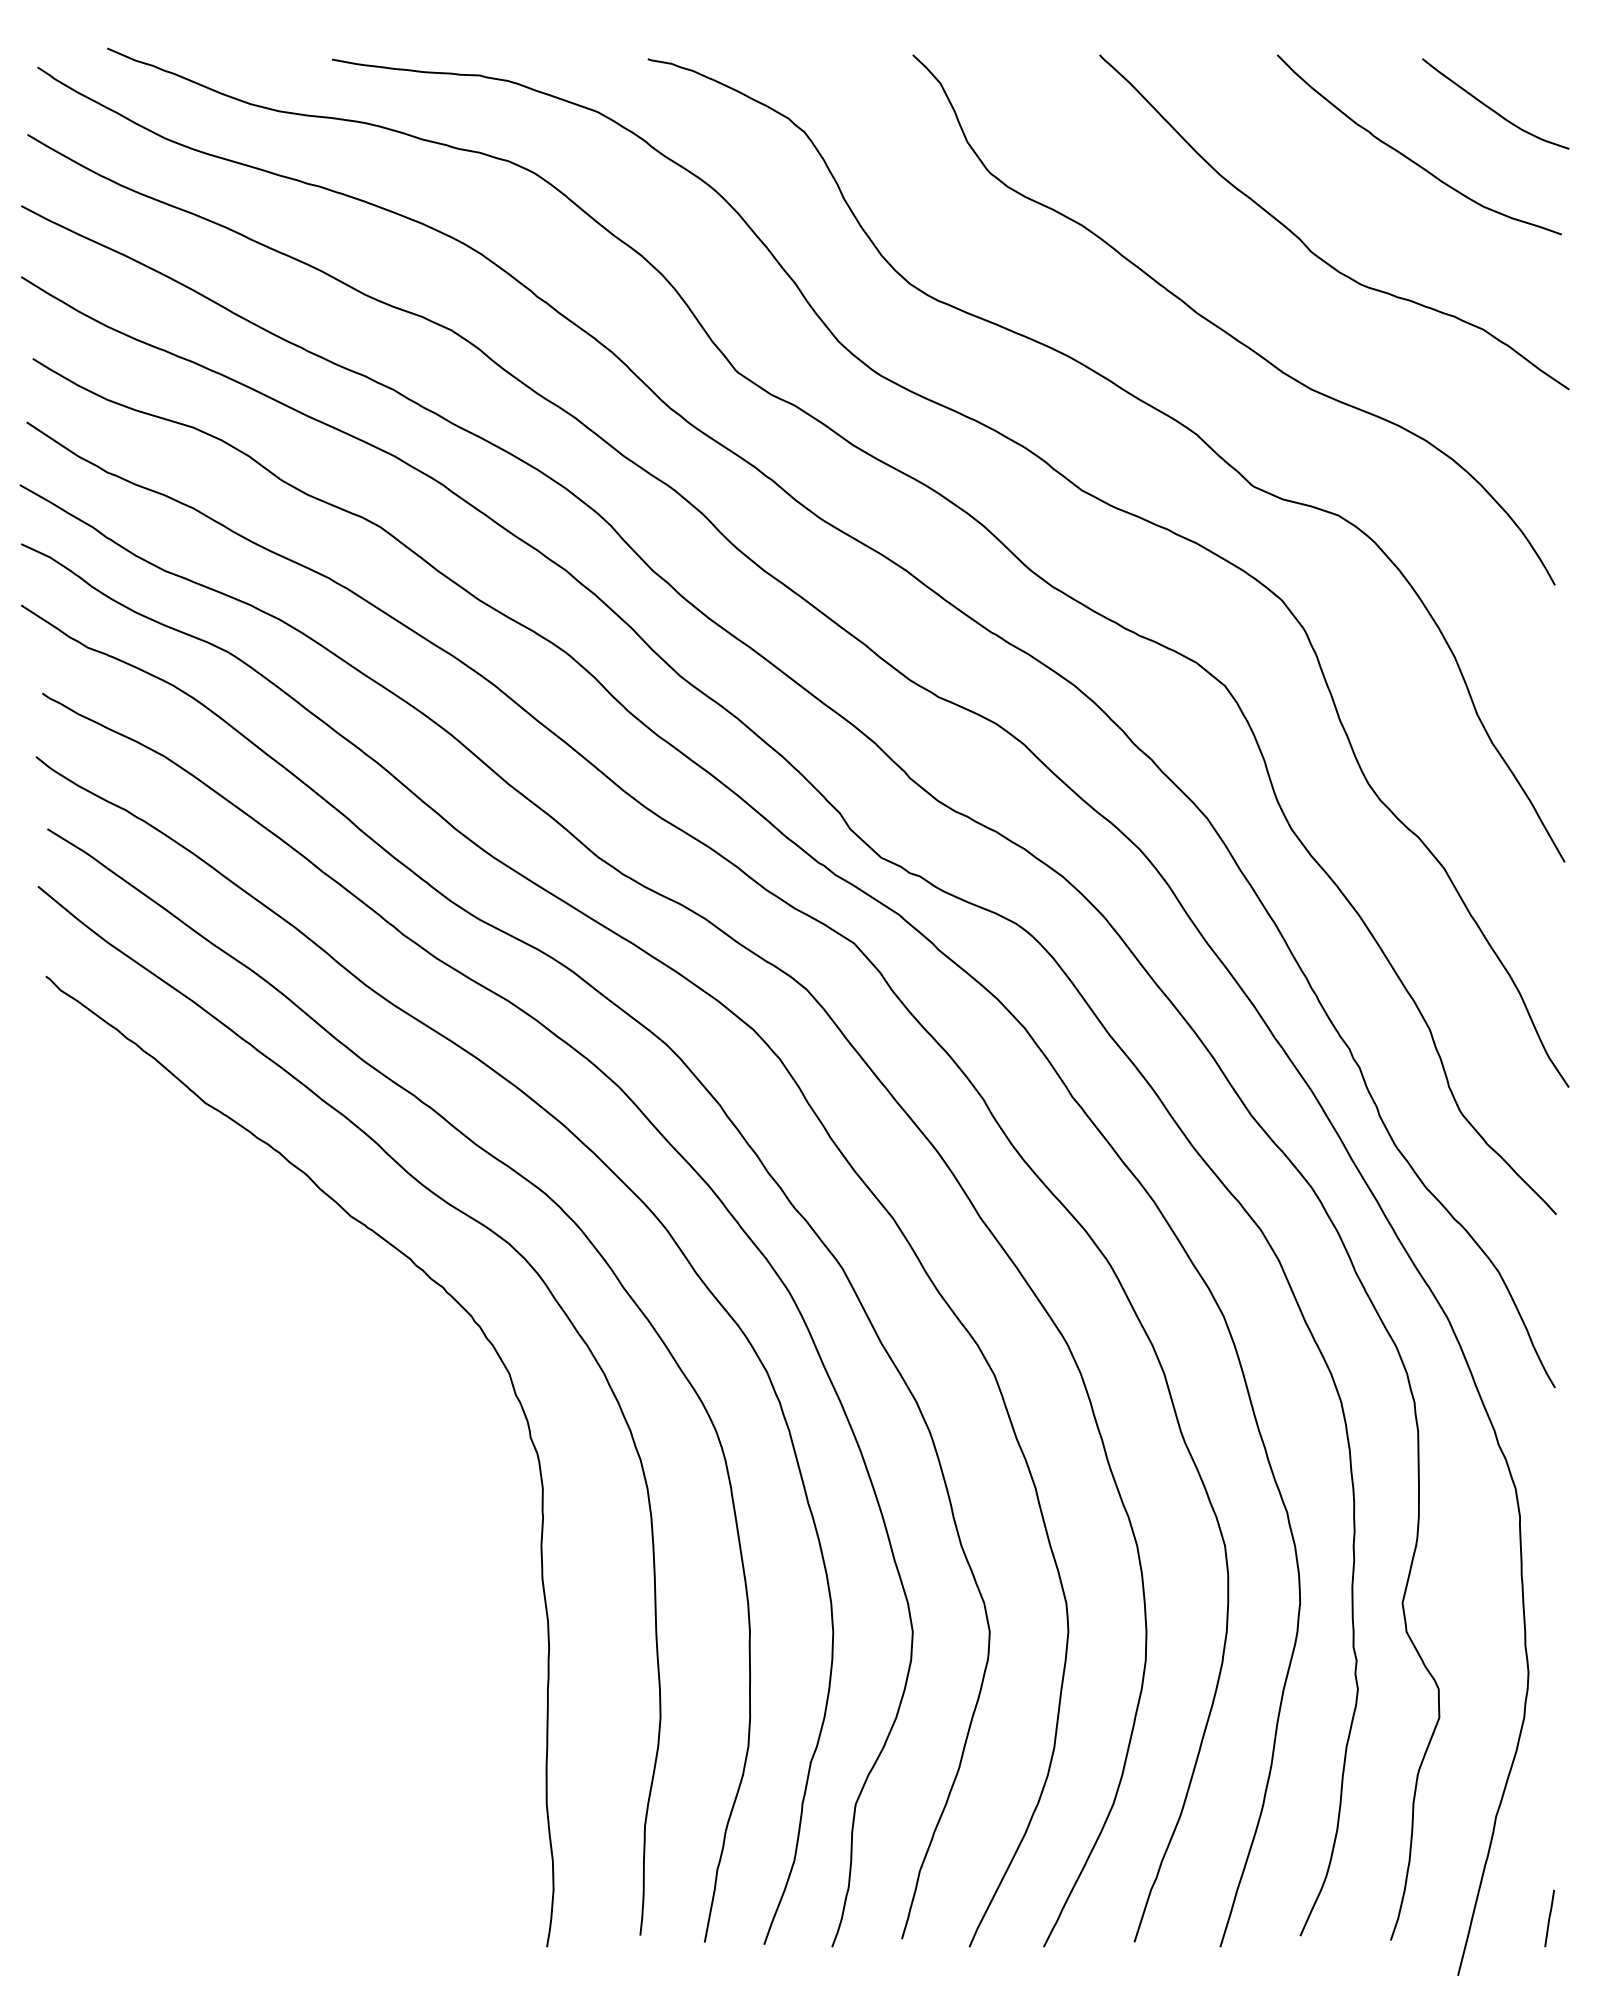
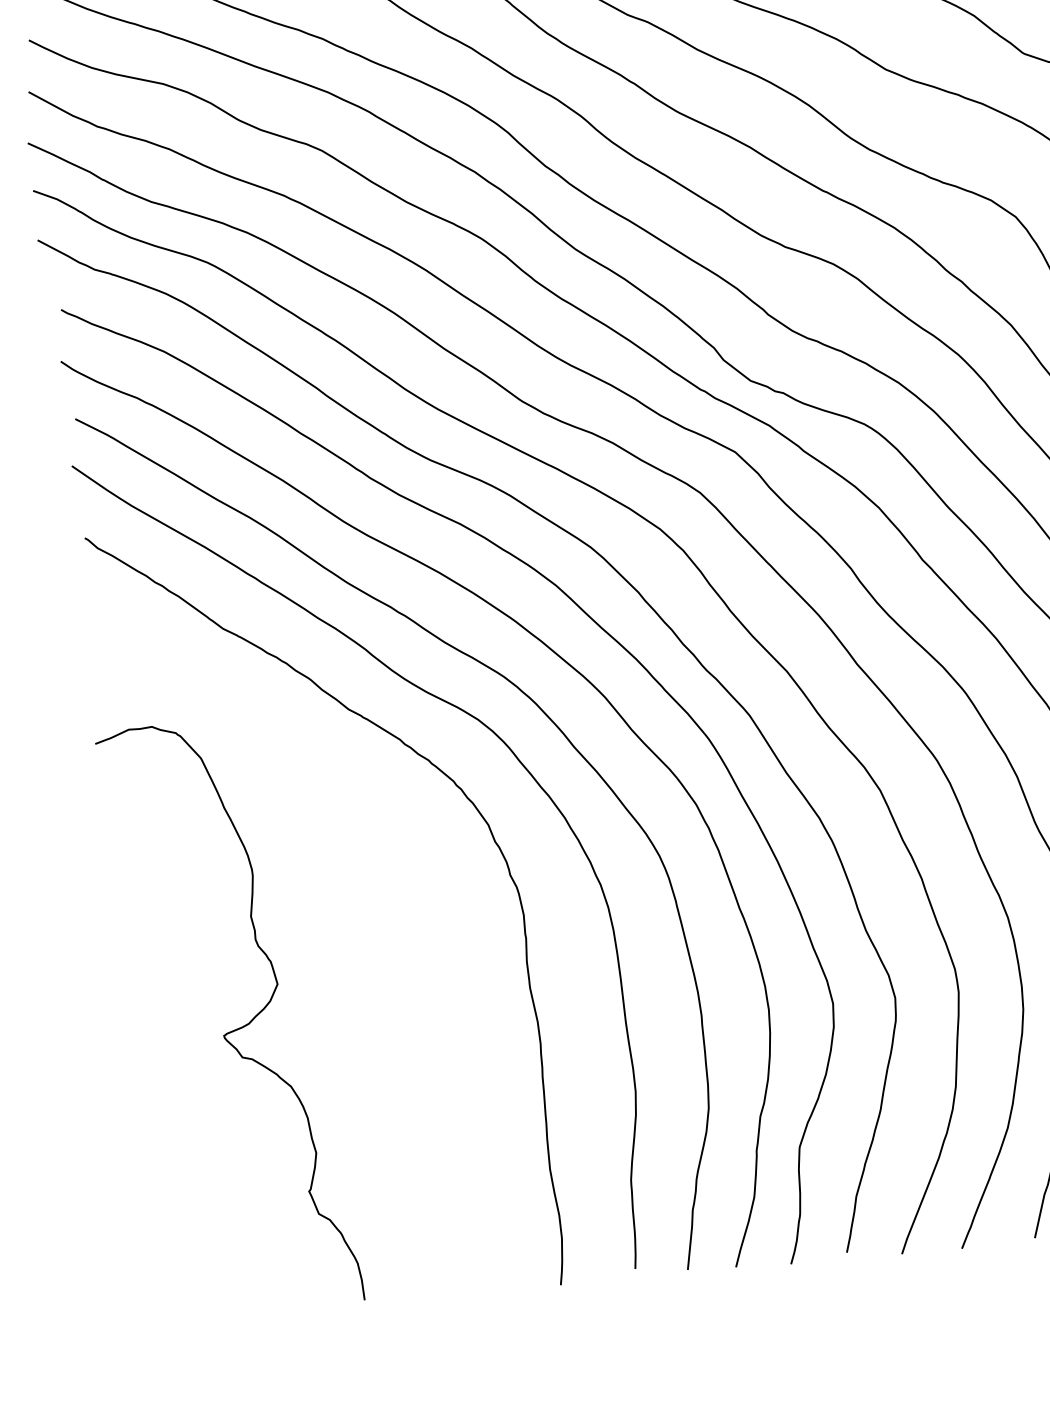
curve: (175, 1596) -> (235, 1029), added

